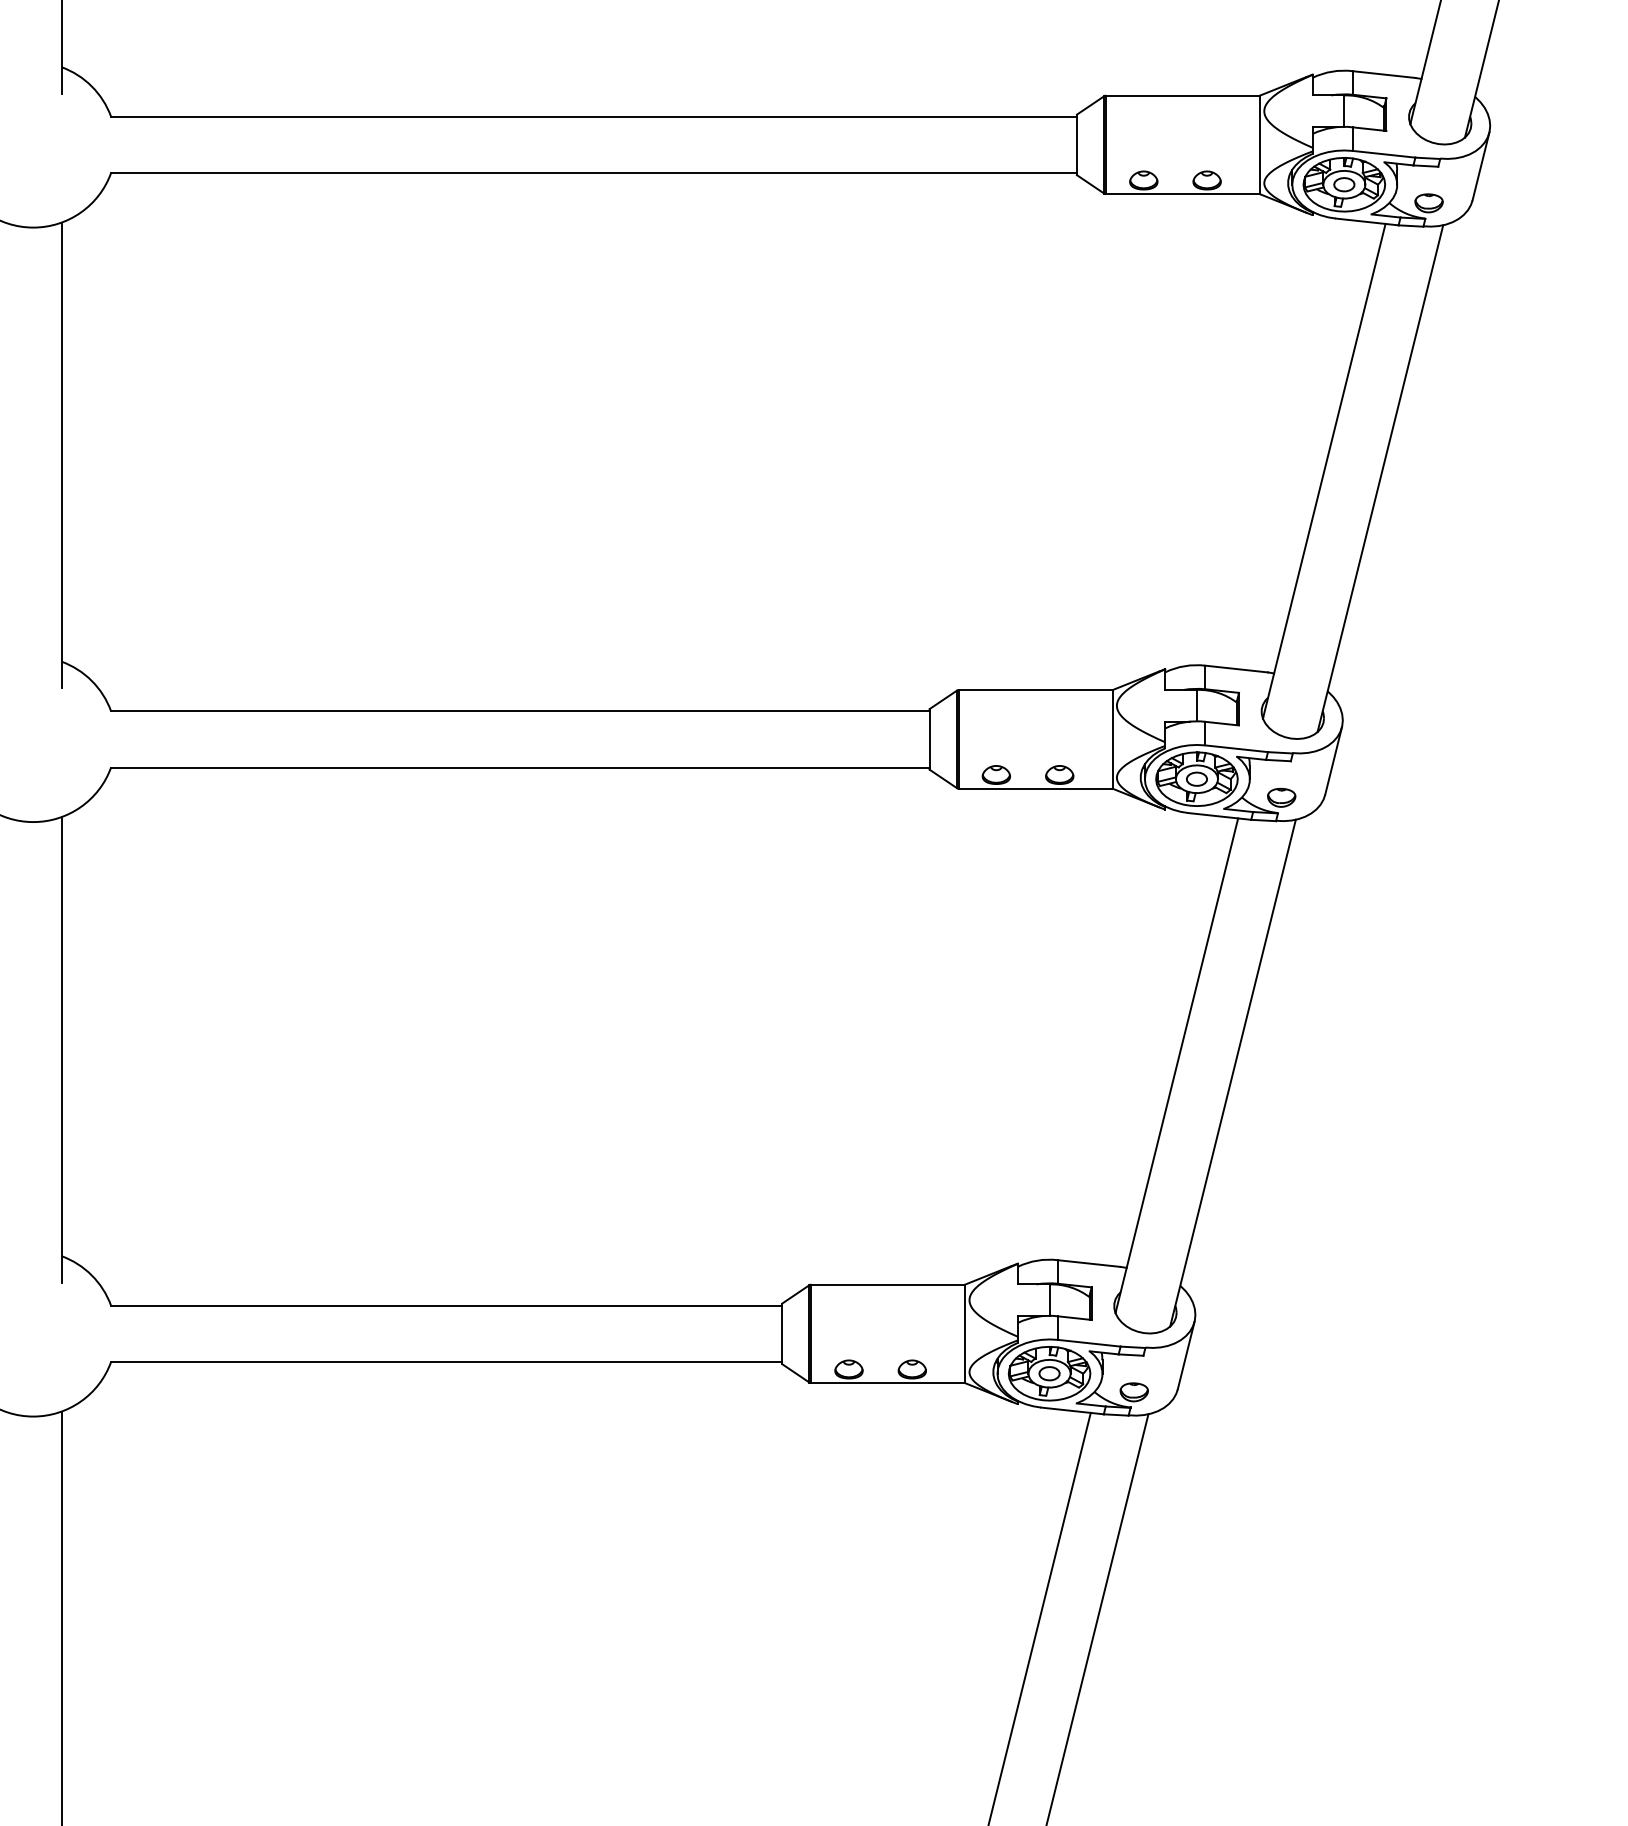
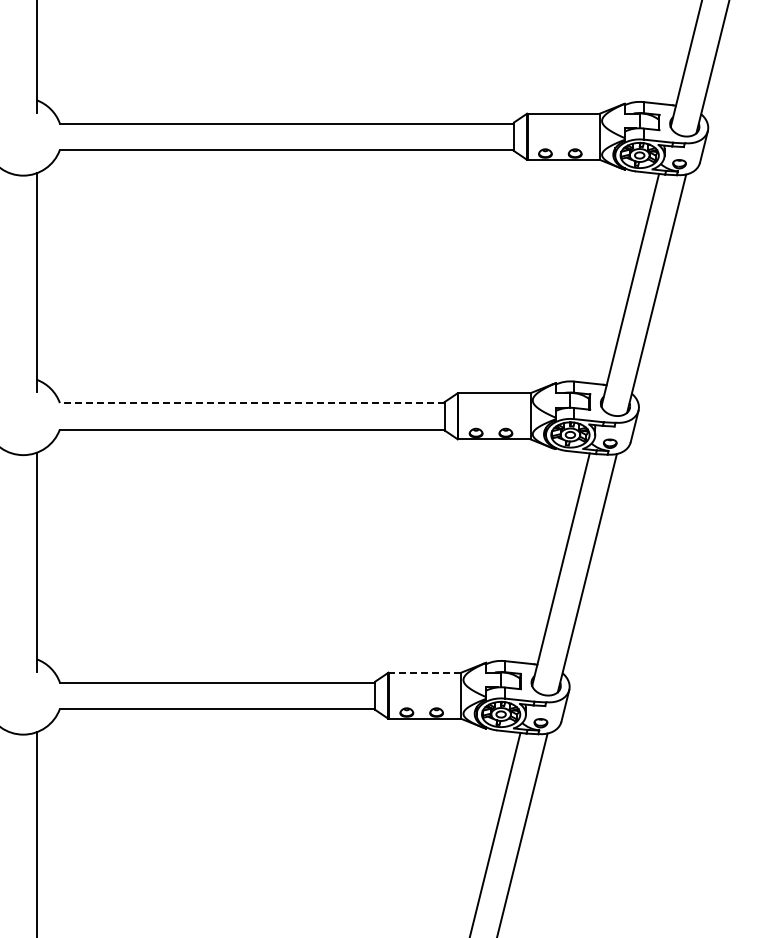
line: (518, 712) -> (251, 403), solid -> dashed
line: (886, 1284) -> (424, 672), solid -> dashed

